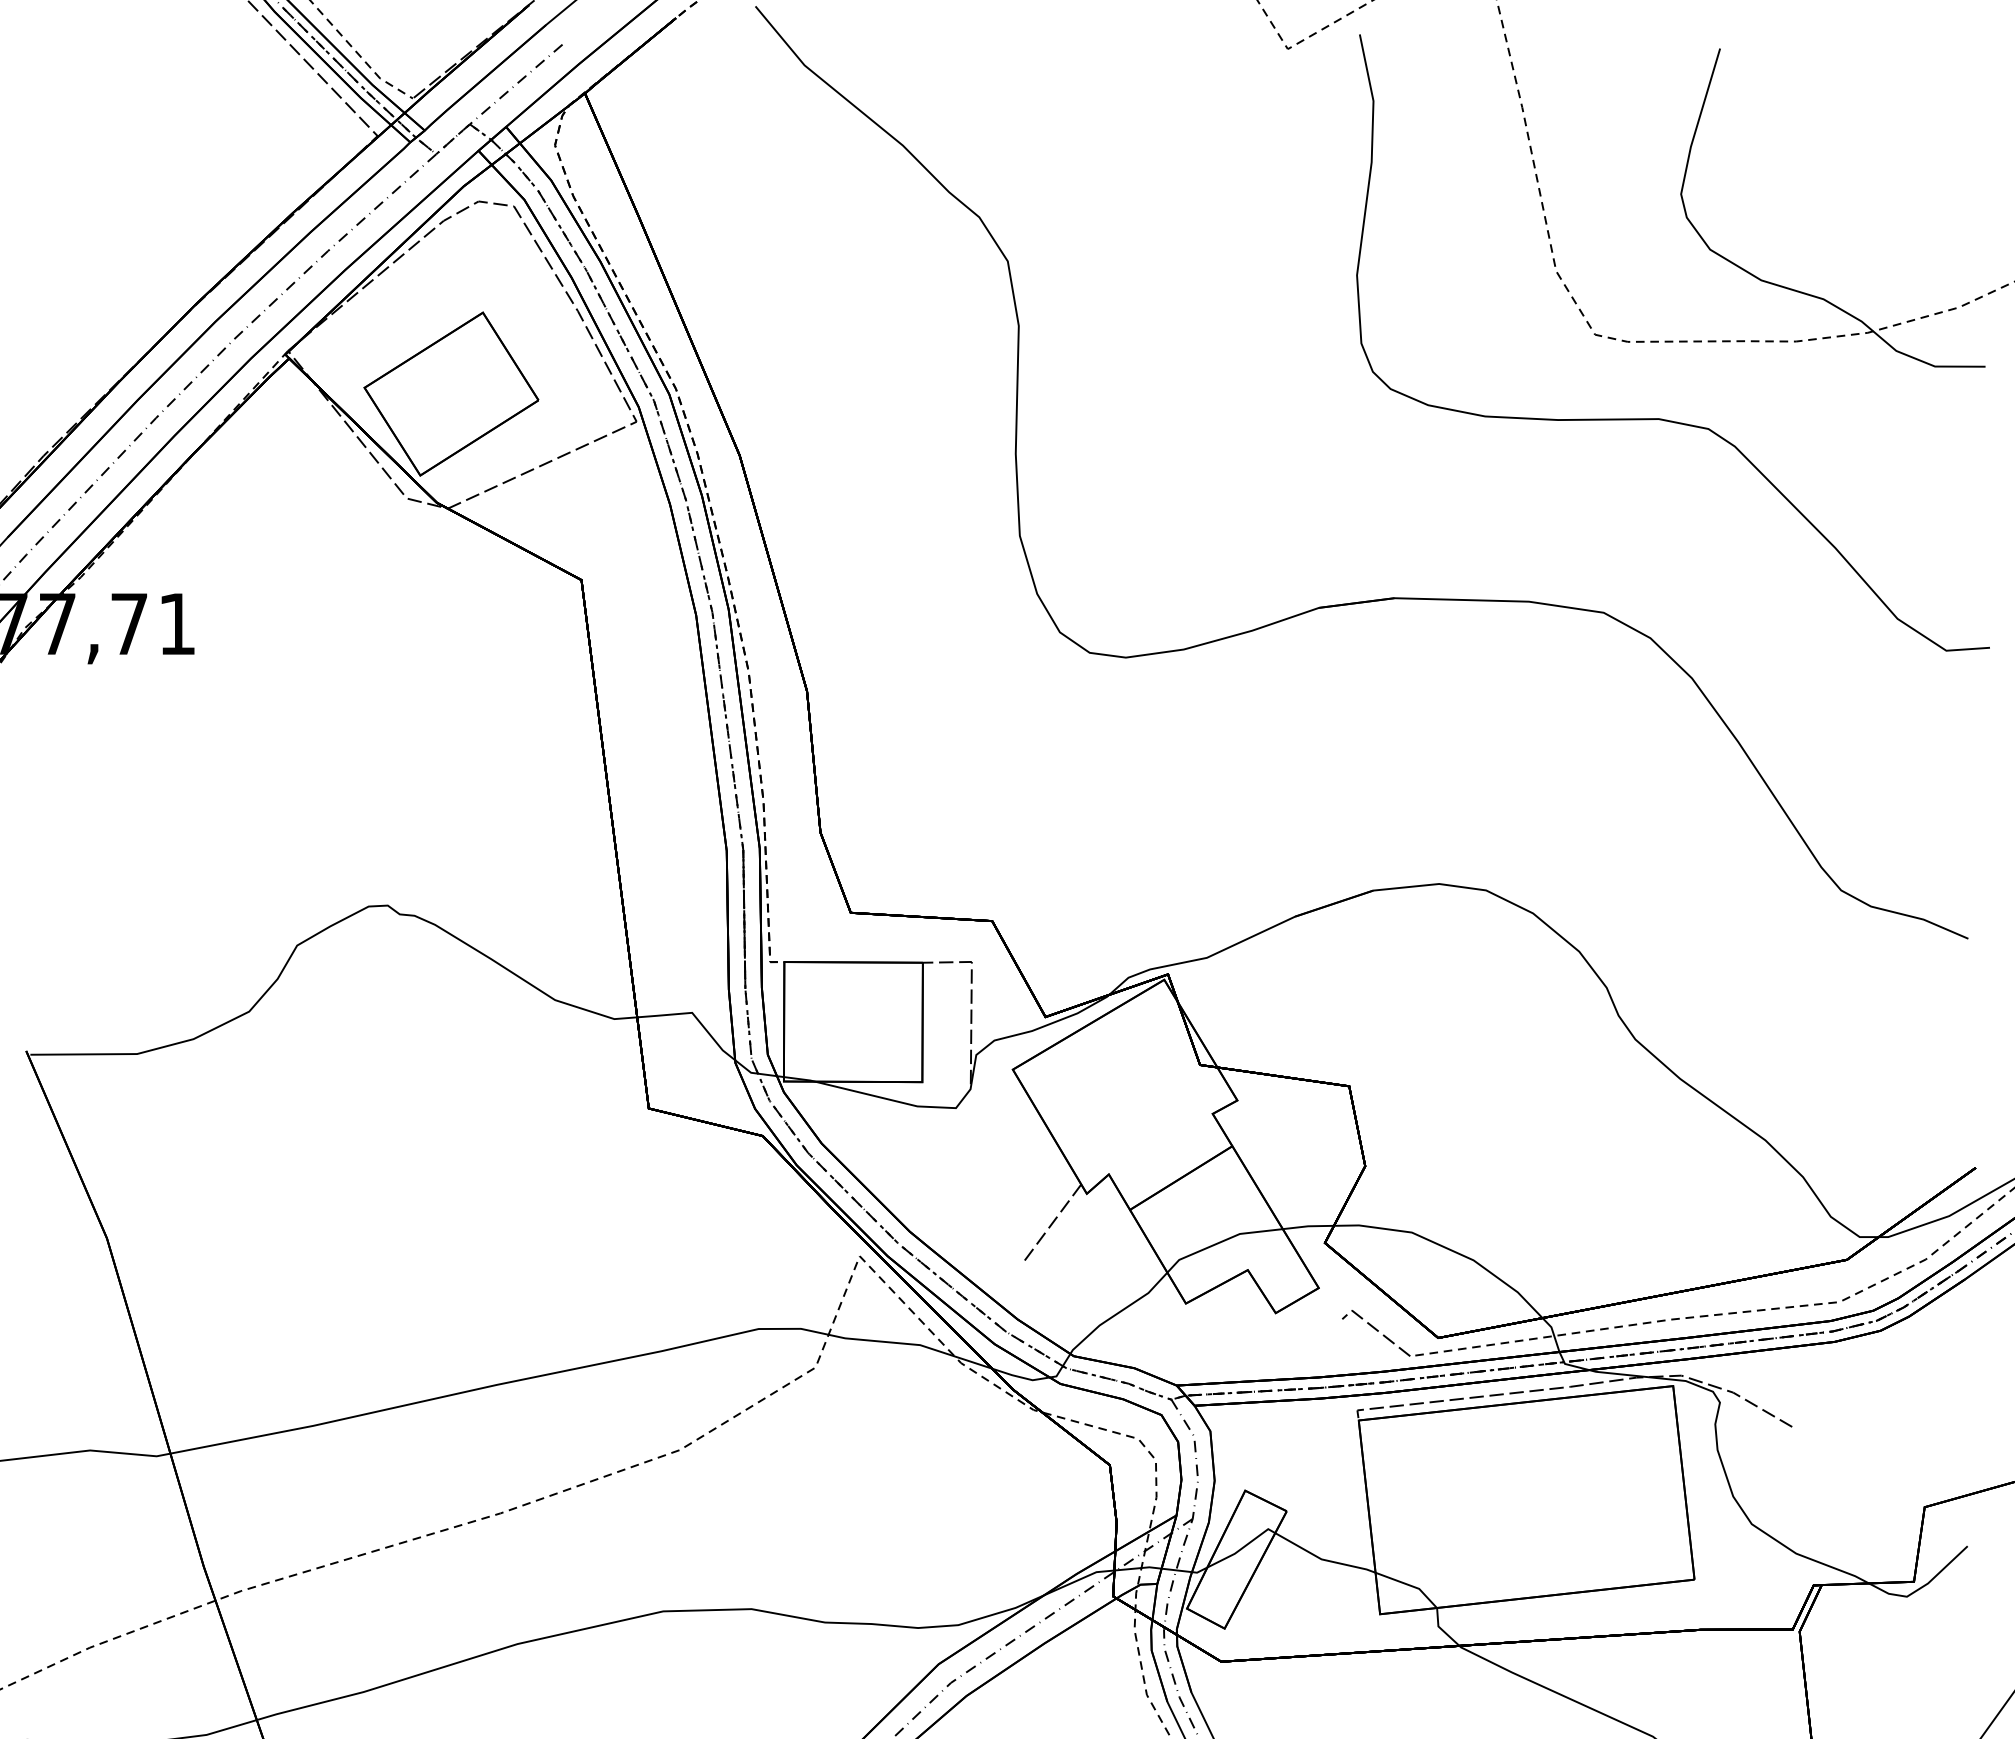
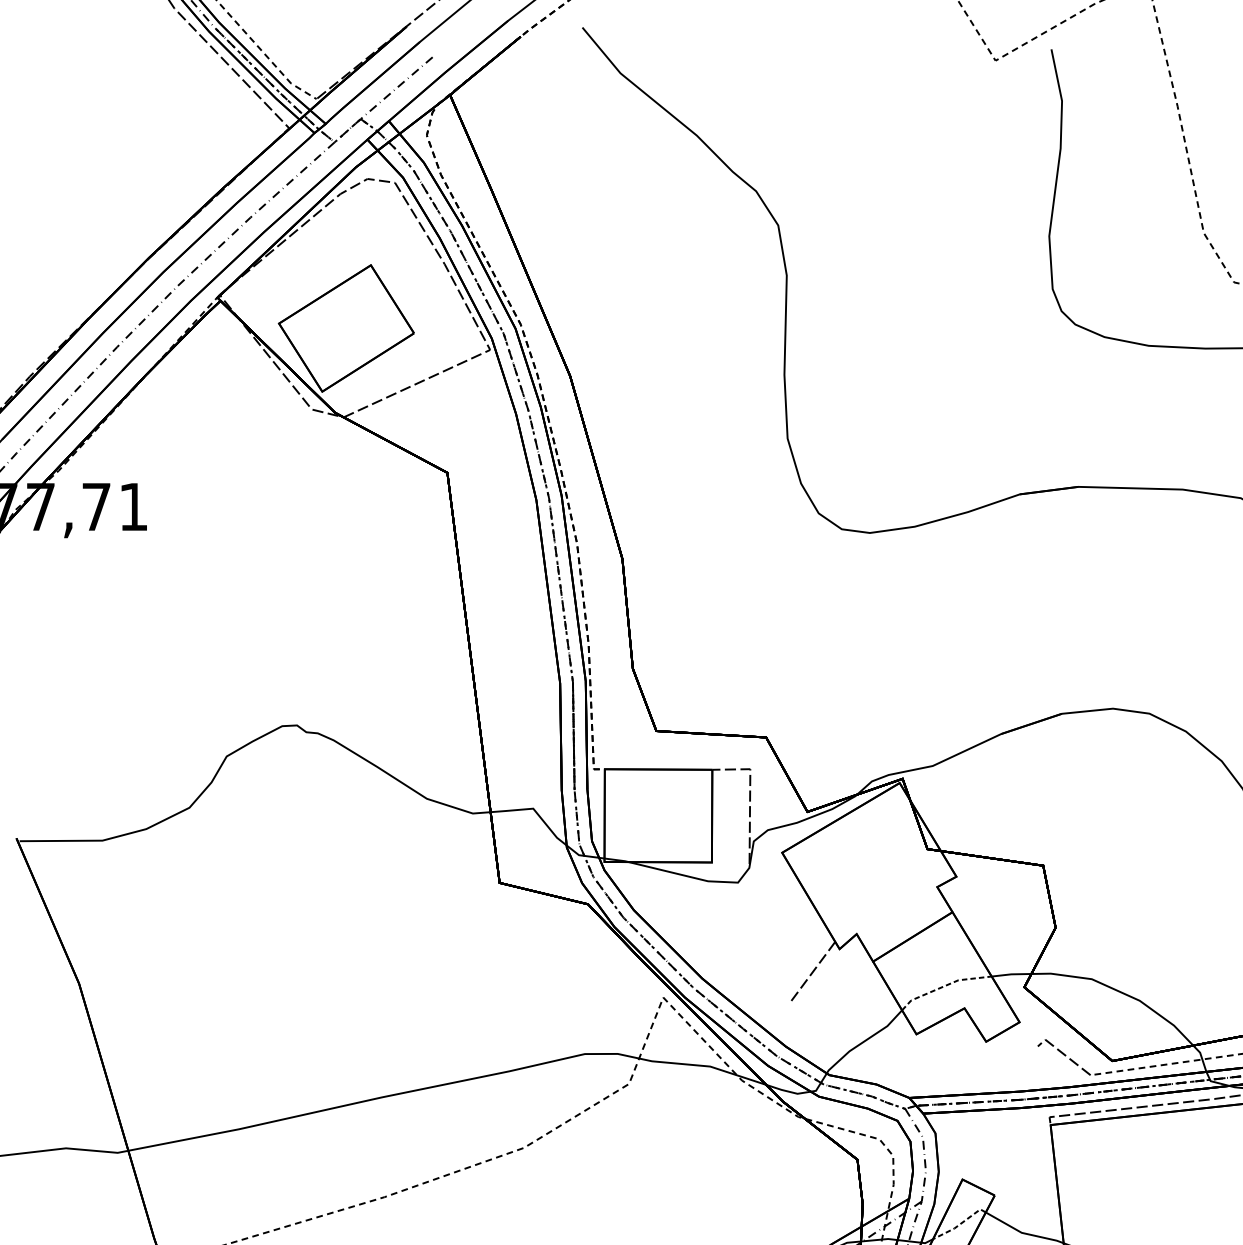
line: (1221, 1241) -> (944, 986), solid -> dashed
line: (1242, 1547) -> (960, 1223), solid -> dashed

